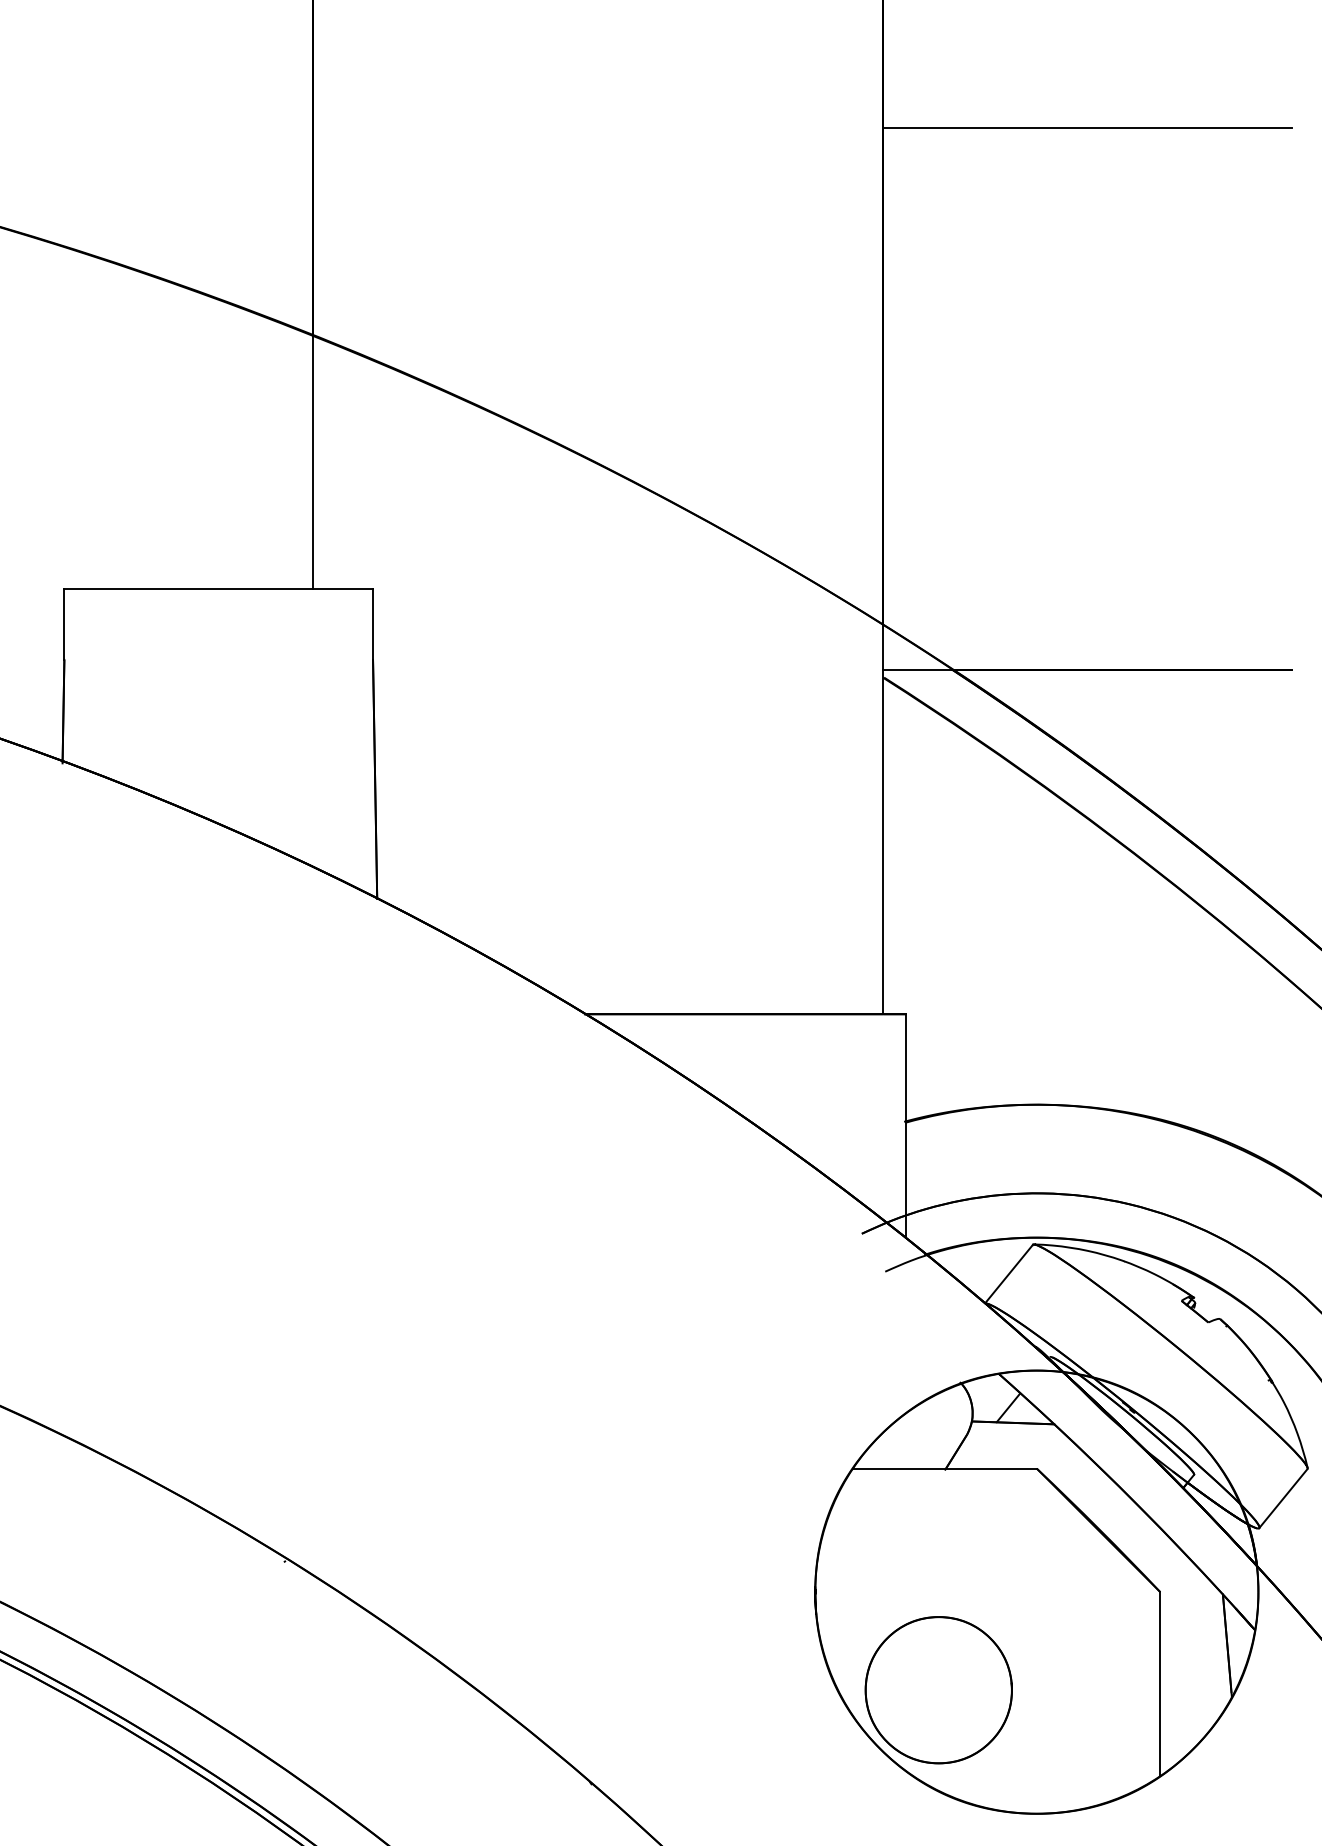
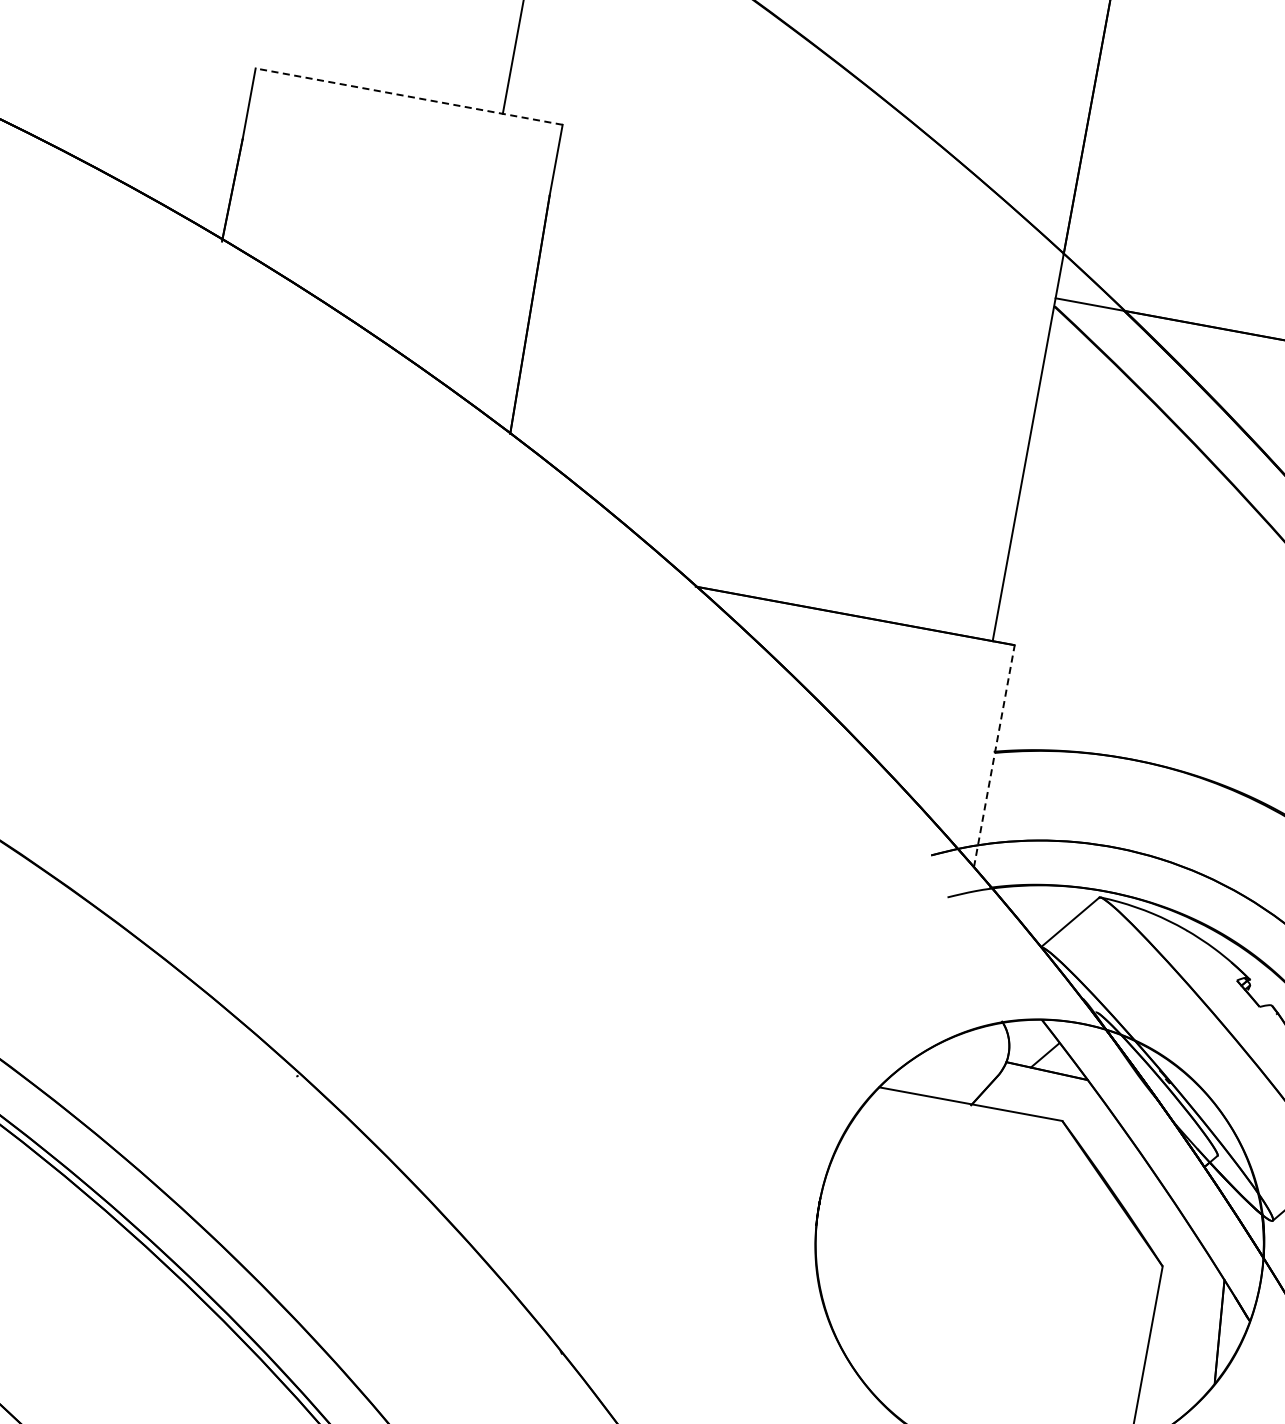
line: (218, 589) -> (408, 97), solid -> dashed
line: (905, 1126) -> (994, 756), solid -> dashed
part: (938, 1690) -> (924, 1323), removed

